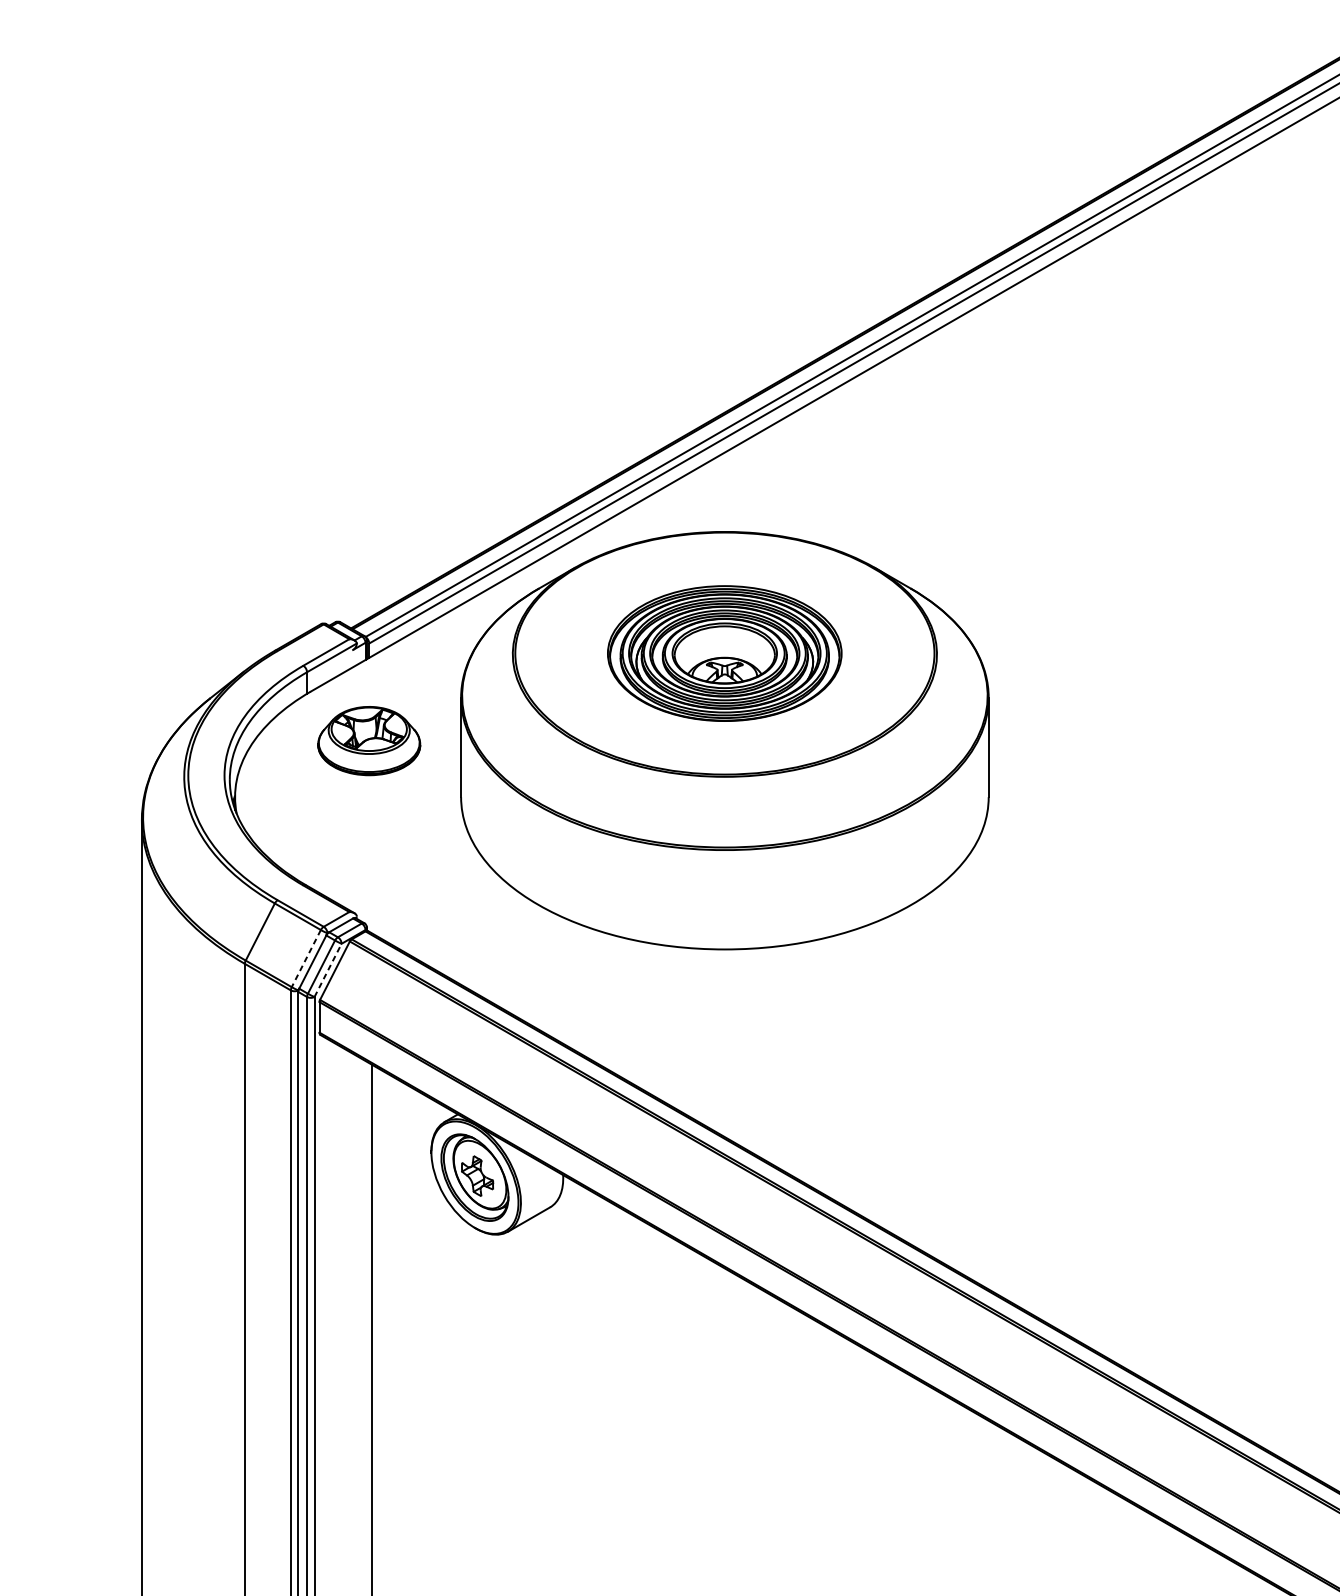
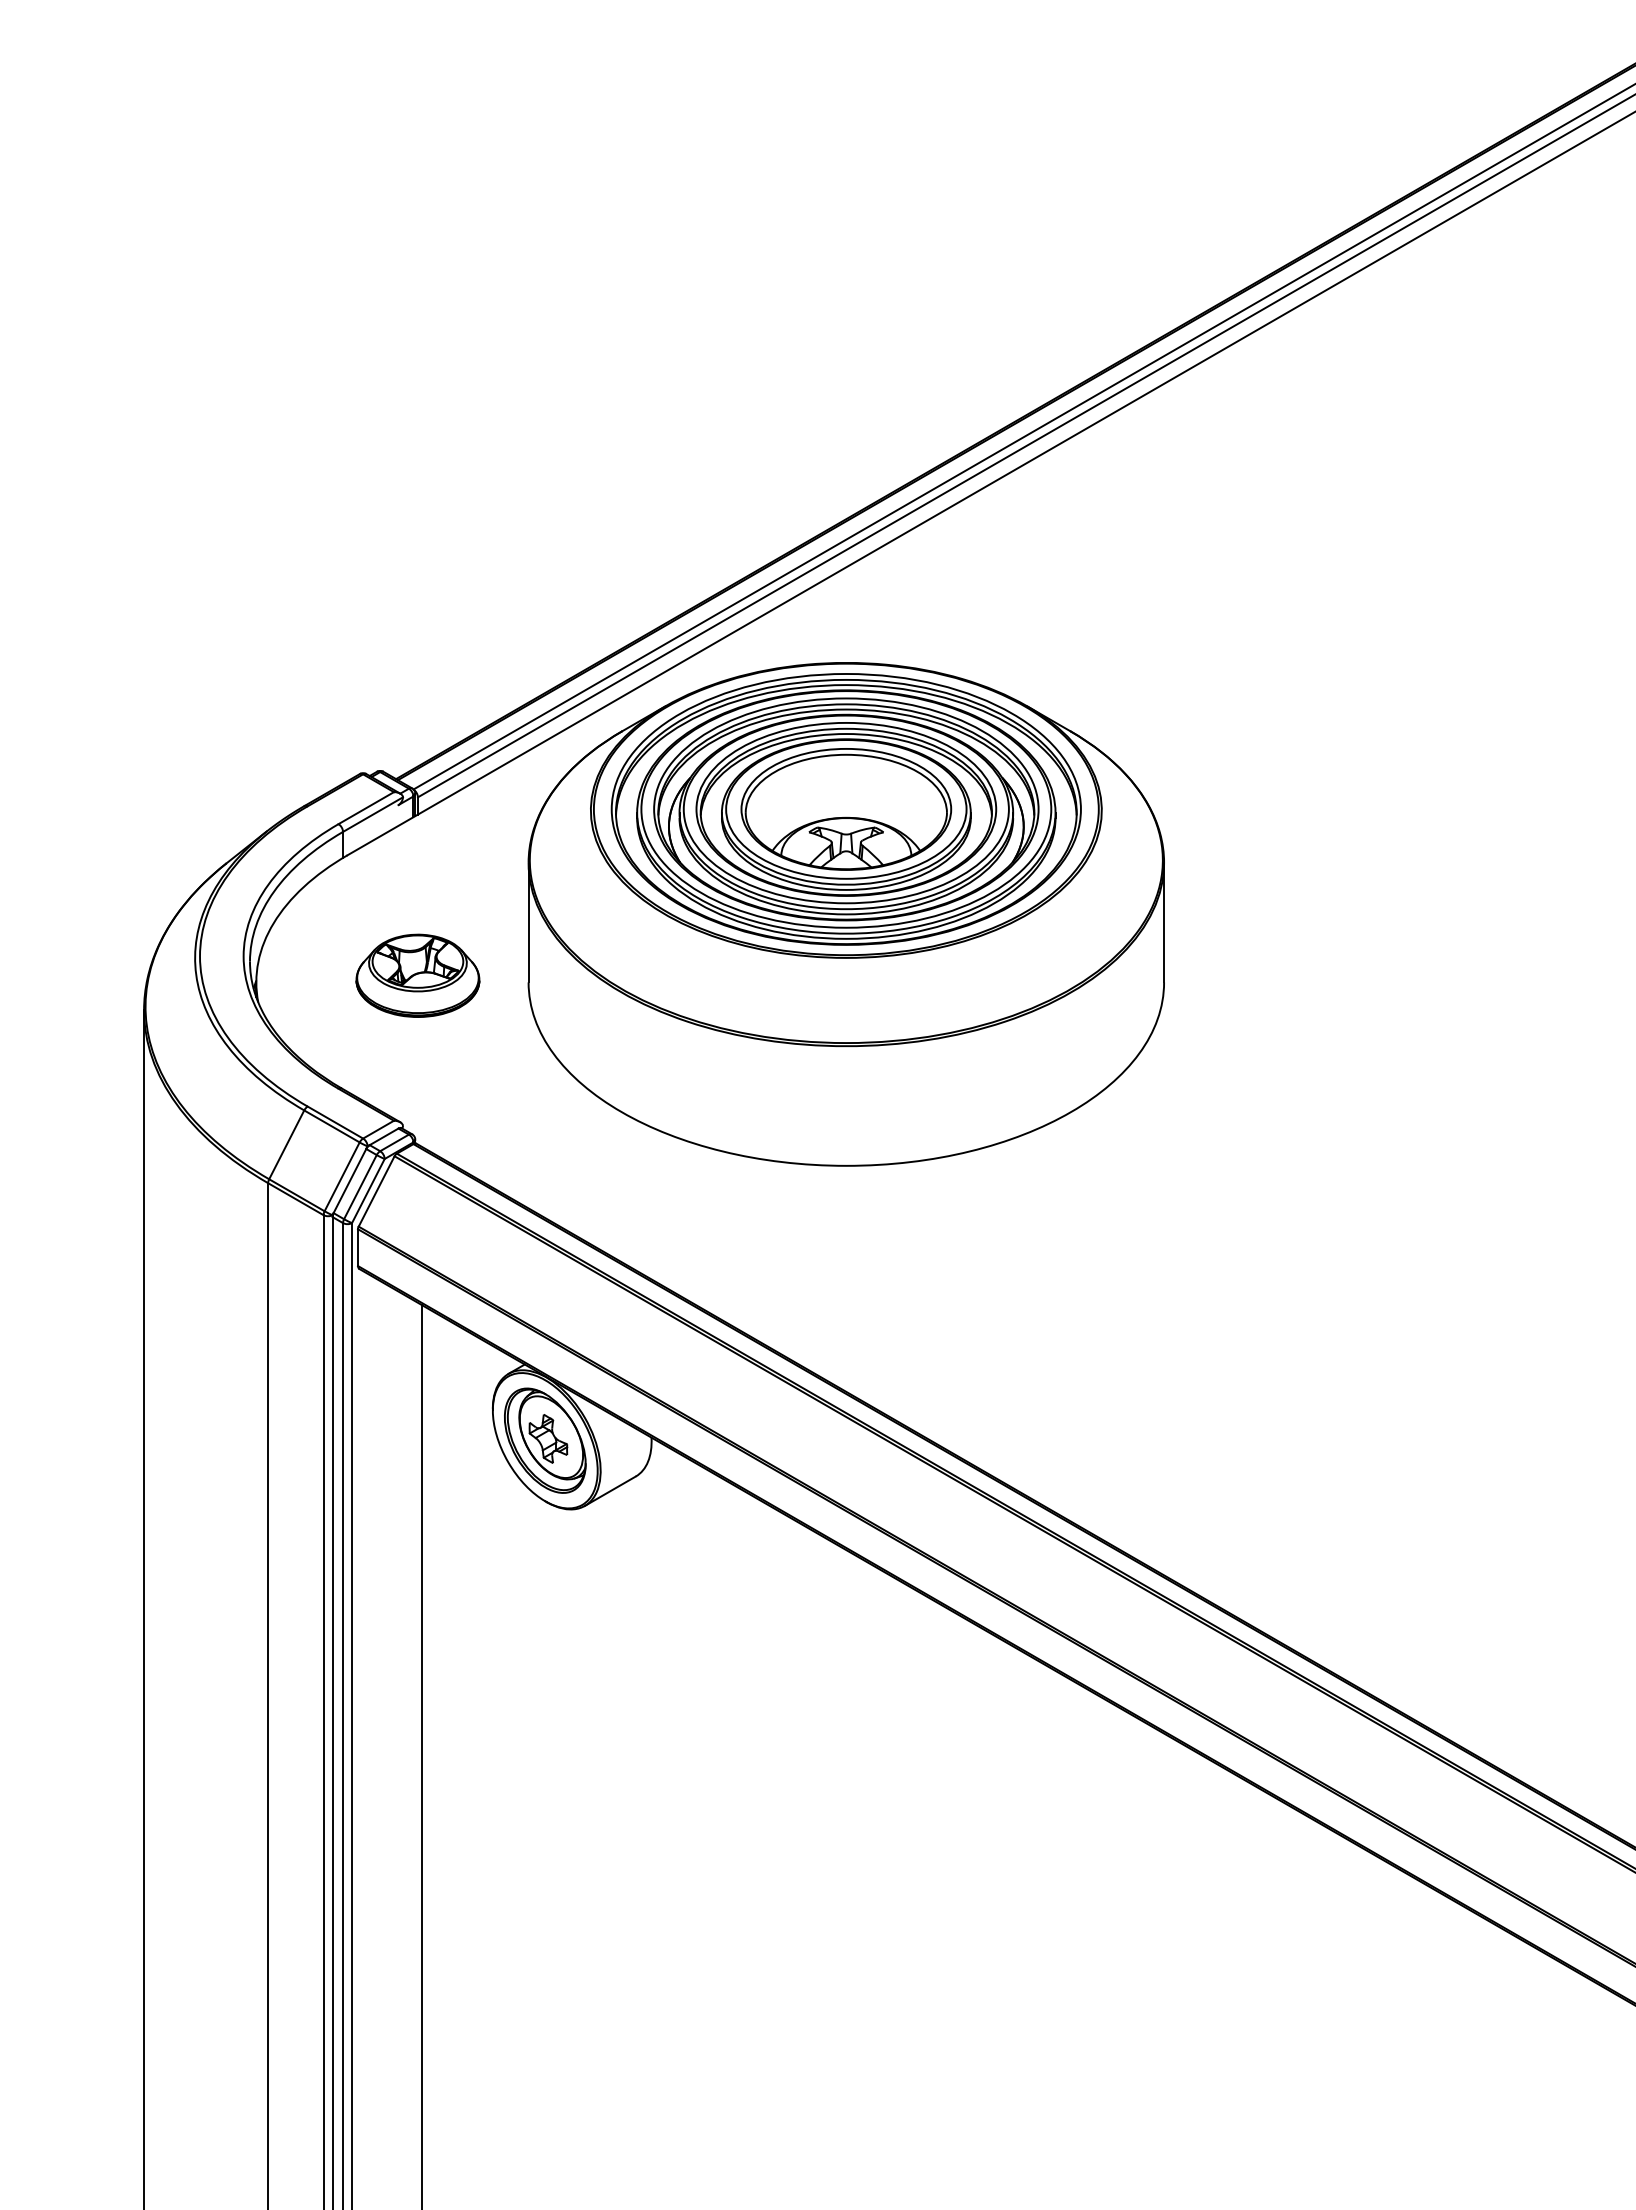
part: (724, 653) -> (845, 809), size x1.67
part: (368, 740) -> (417, 975), moved
line: (306, 958) -> (342, 1176), dashed -> solid
line: (328, 970) -> (368, 1191), dashed -> solid

